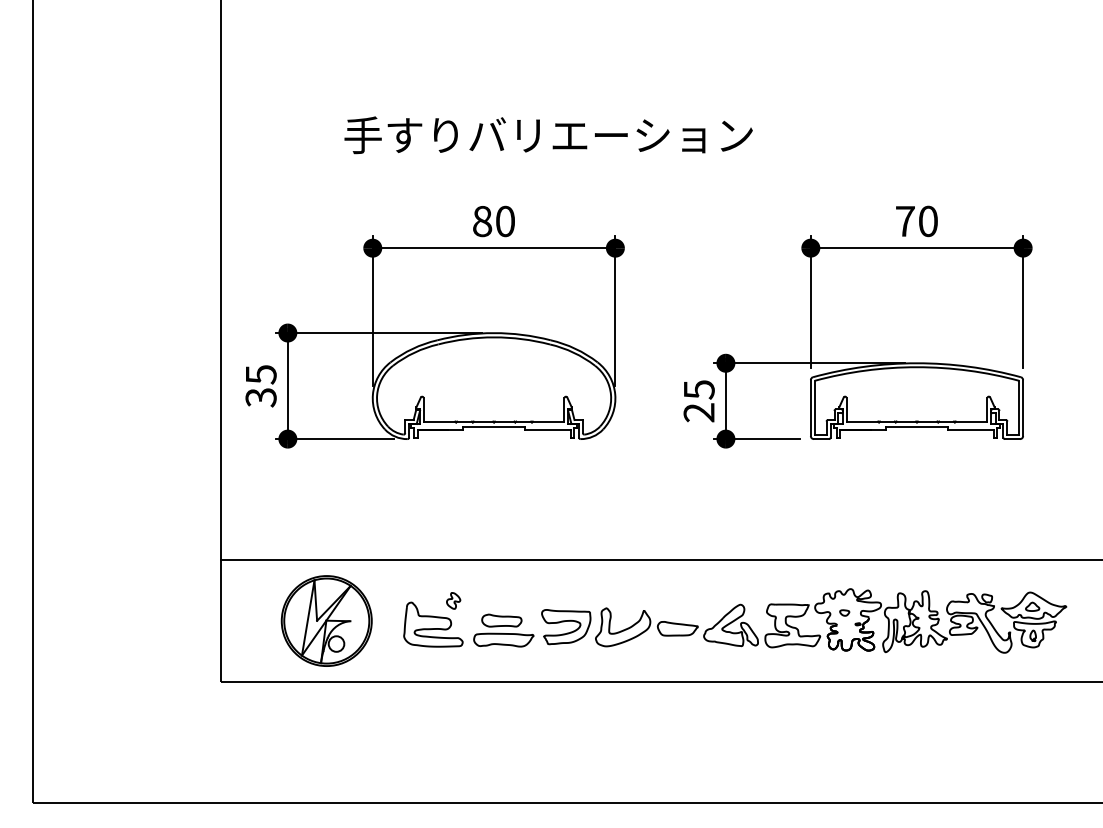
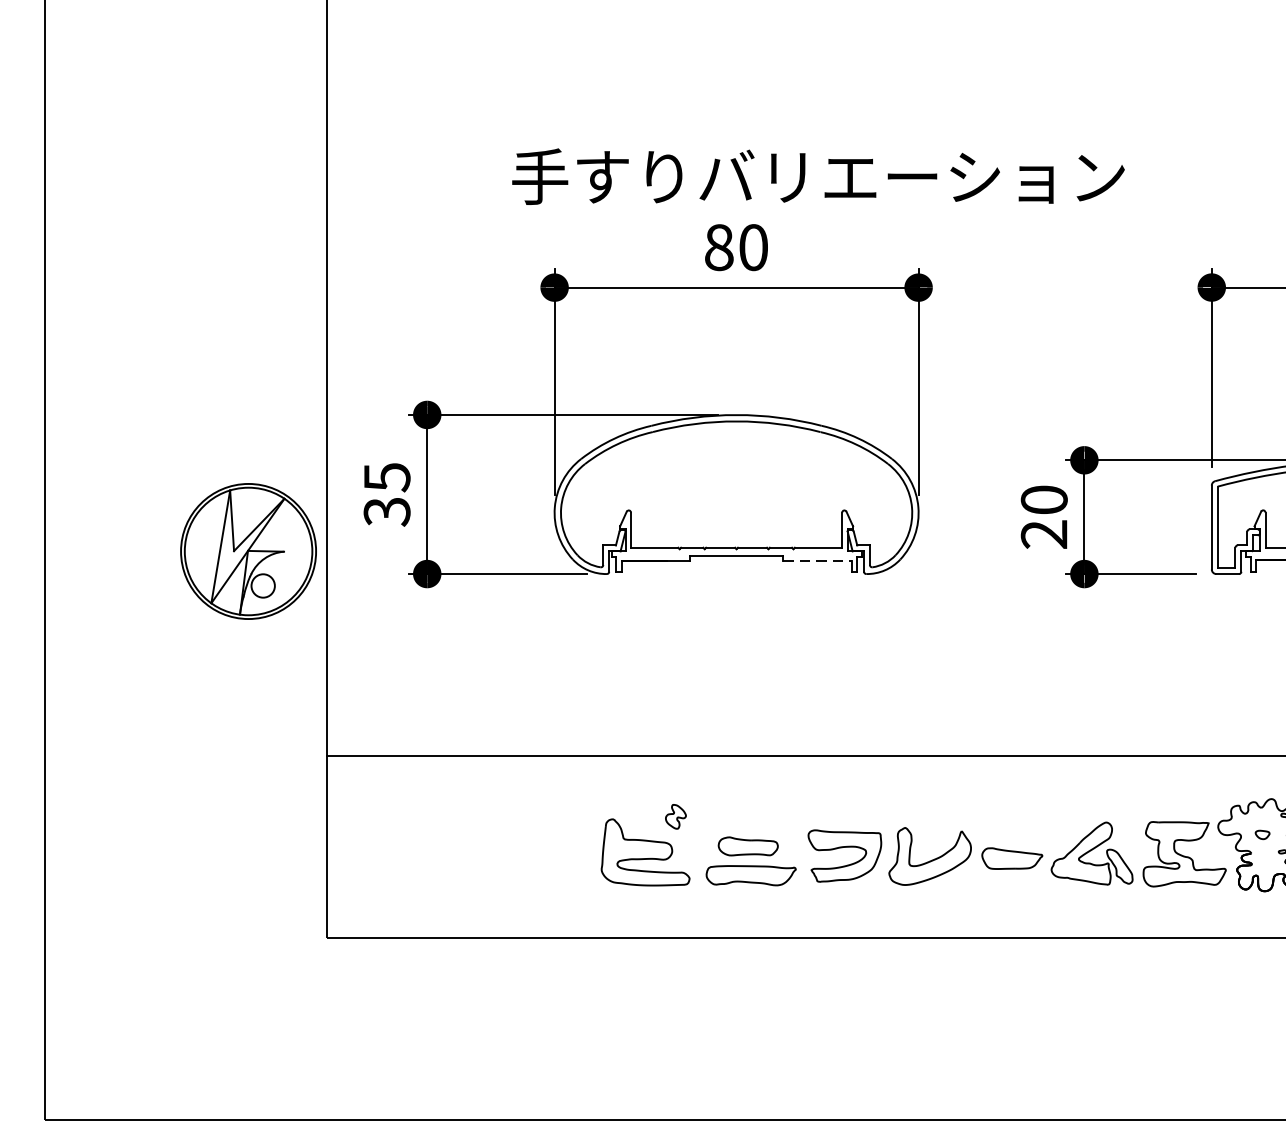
text: (548, 135) -> (818, 177), moved
text: (698, 389) -> (1043, 499), 25 -> 20
line: (547, 430) -> (816, 561), solid -> dashed
part: (326, 620) -> (248, 550), moved

